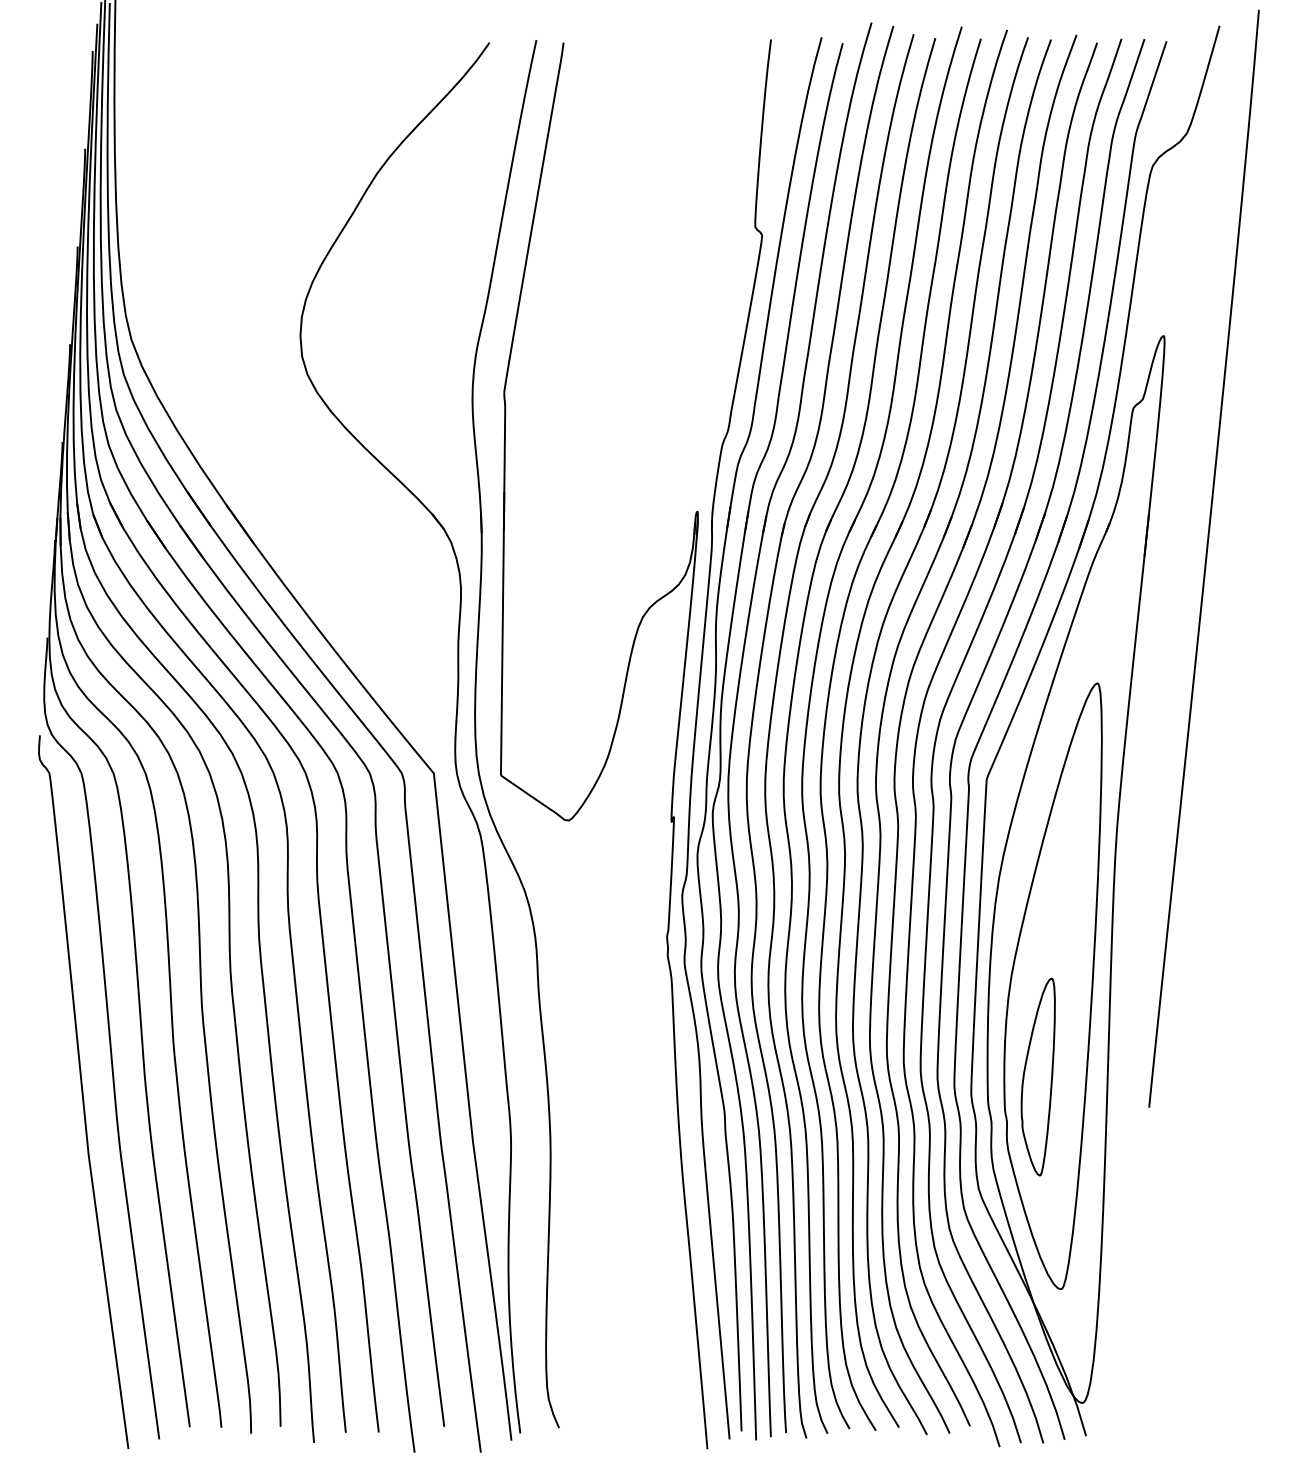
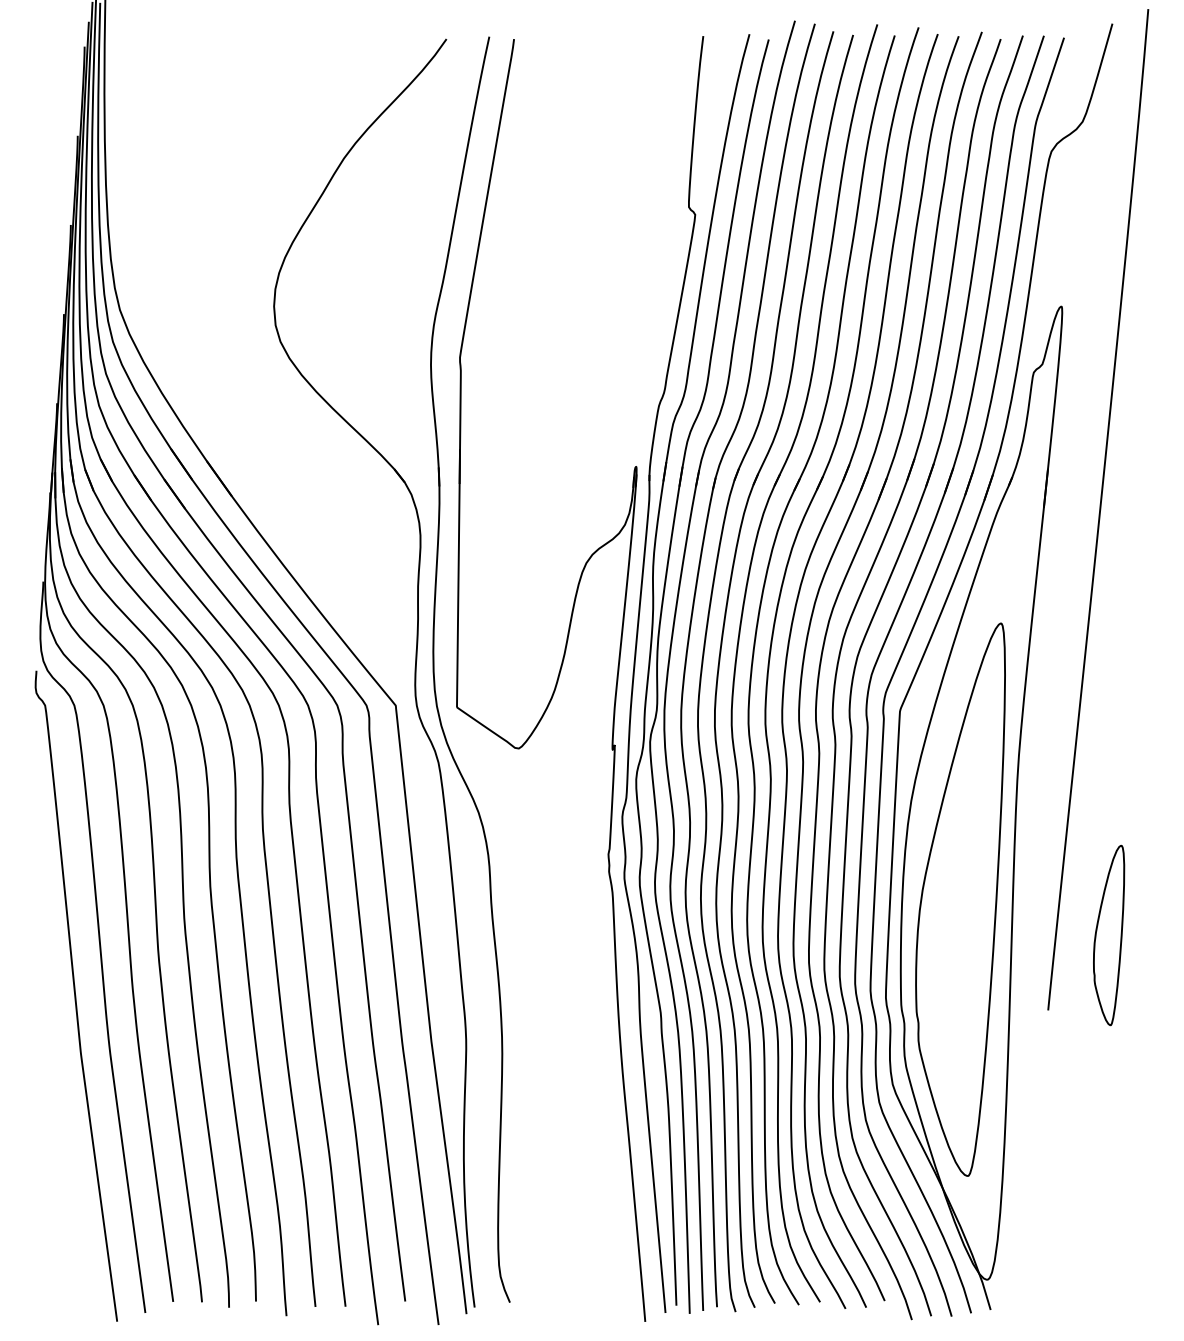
part: (1038, 1077) -> (1109, 935), moved

